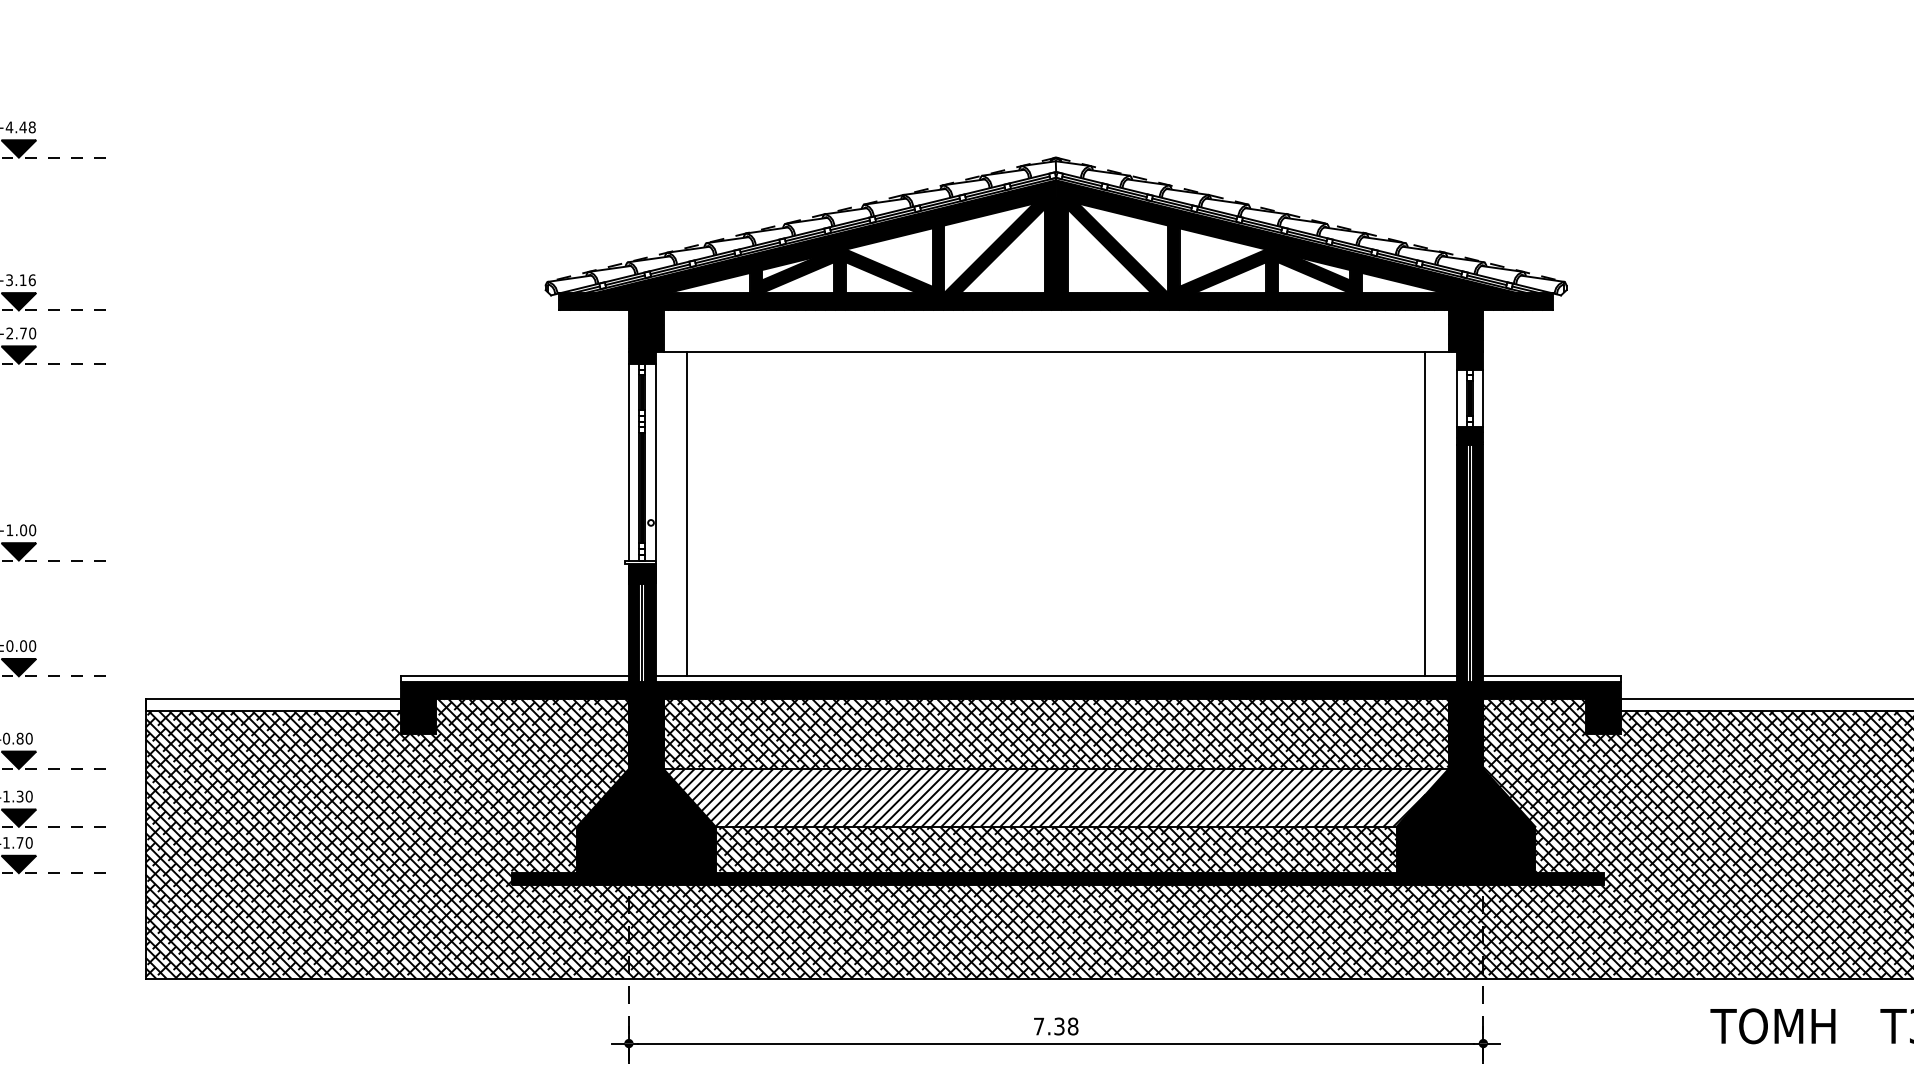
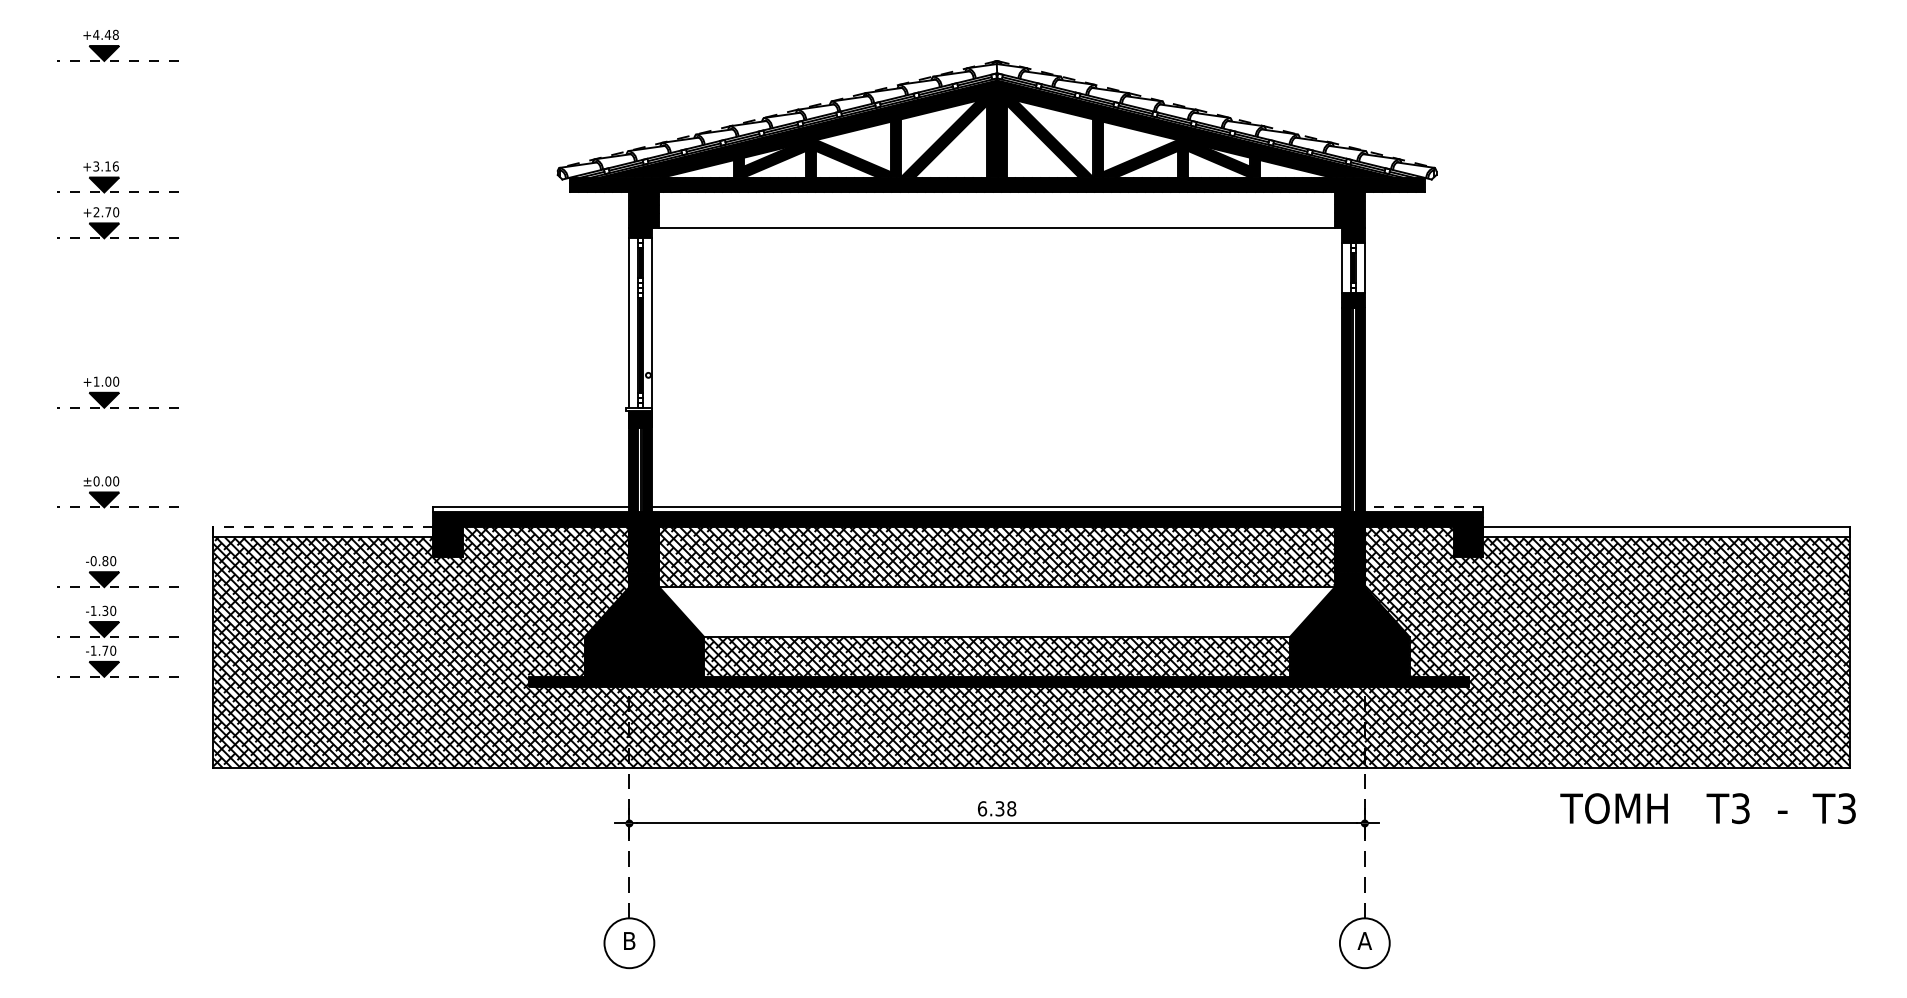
line: (687, 513) -> (679, 367), removed
line: (1426, 513) -> (1315, 367), removed
line: (1551, 676) -> (1423, 507), solid -> dashed
line: (273, 699) -> (323, 527), solid -> dashed
hatch: (1051, 797) -> (993, 611), removed
text: (1039, 1026) -> (982, 808), 7.38 -> 6.38

